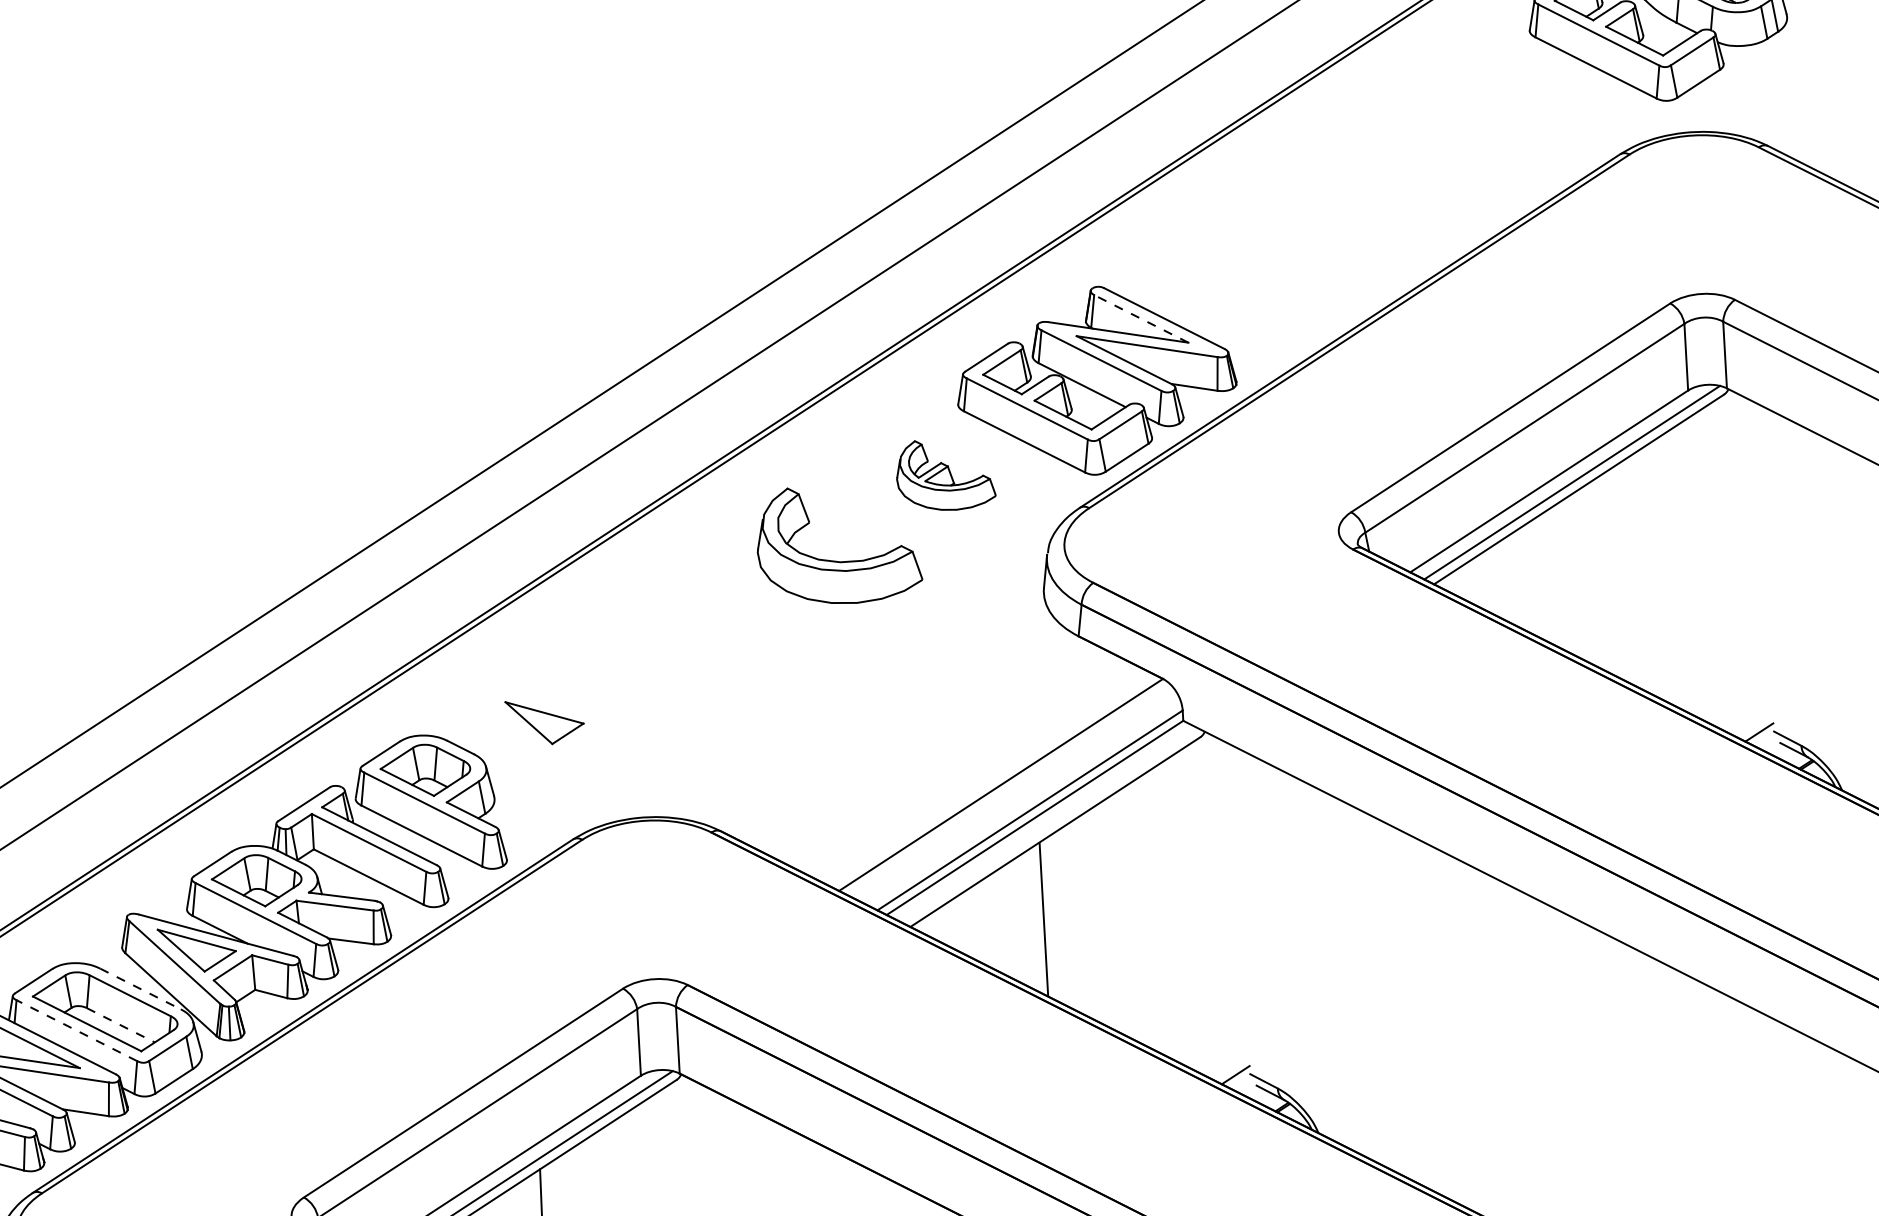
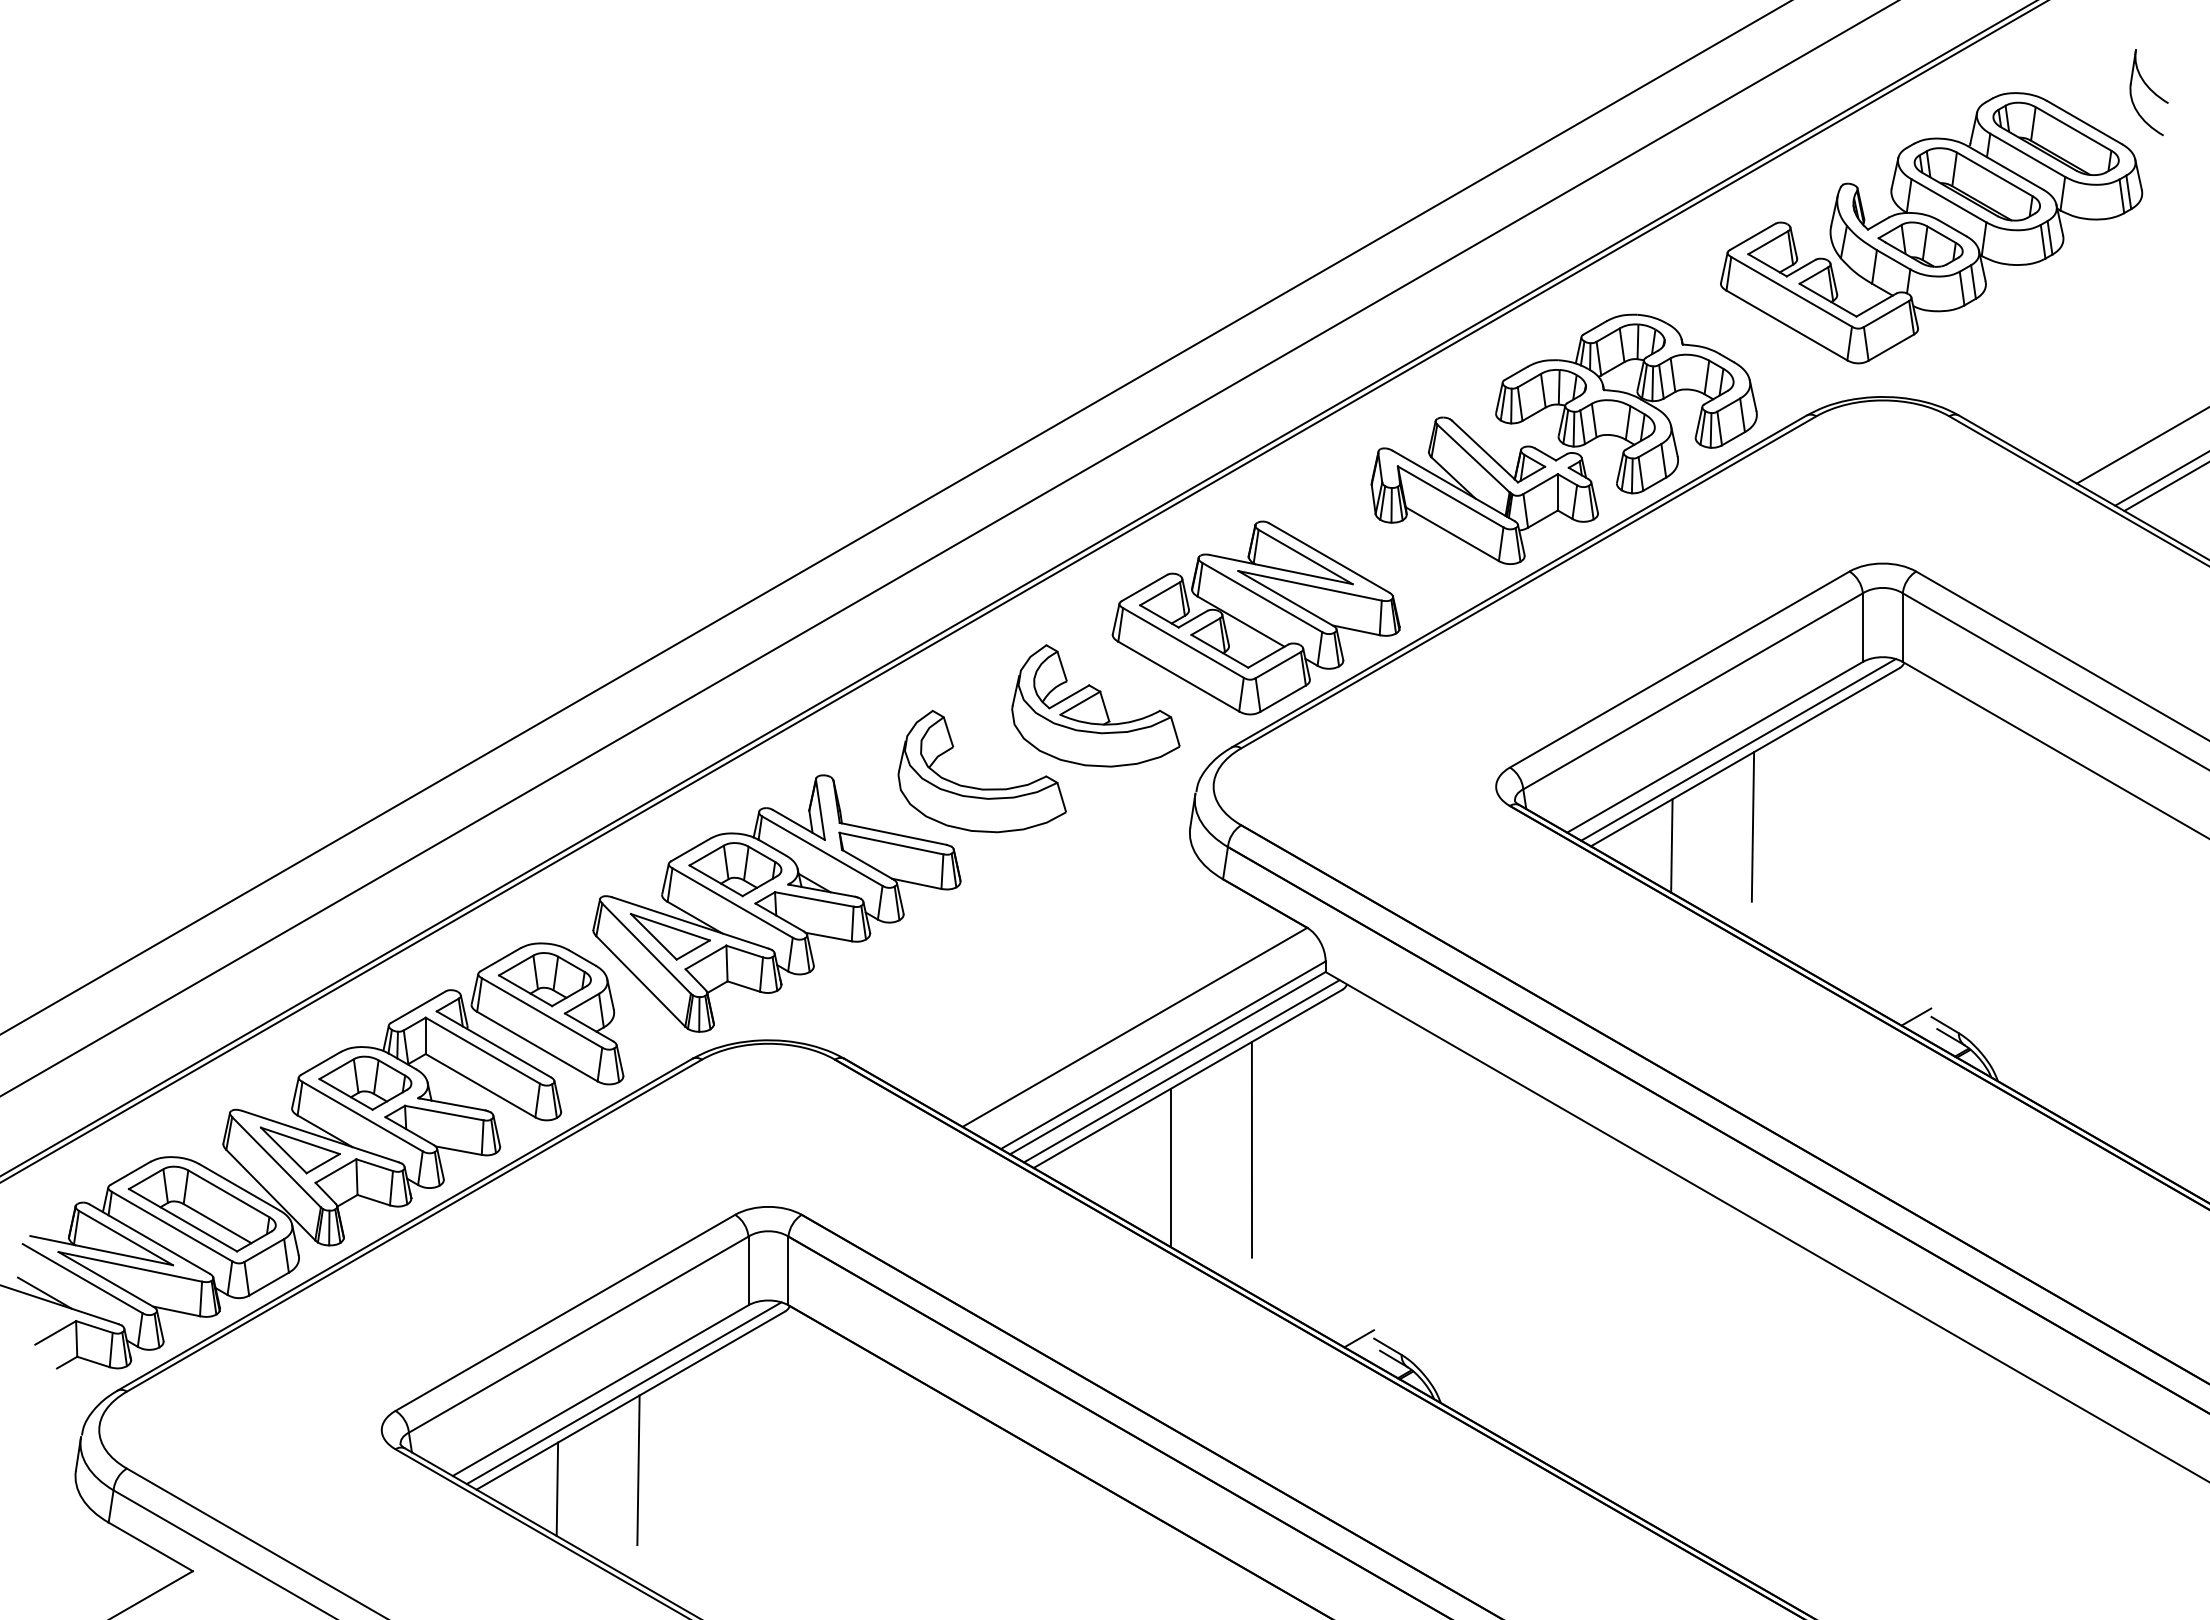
part: (1385, 189) -> (1563, 438), added
line: (1141, 318) -> (1305, 556), dashed -> solid
part: (945, 474) -> (1095, 705), size x1.67
line: (1589, 556) -> (1752, 826), added
line: (1512, 579) -> (1671, 845), added
part: (646, 684) -> (776, 903), added
line: (1048, 825) -> (1181, 1071), added
line: (1120, 897) -> (1251, 1149), added
line: (141, 988) -> (240, 1187), dashed -> solid
line: (120, 1025) -> (217, 1223), dashed -> solid
line: (76, 1030) -> (171, 1226), dashed -> solid

